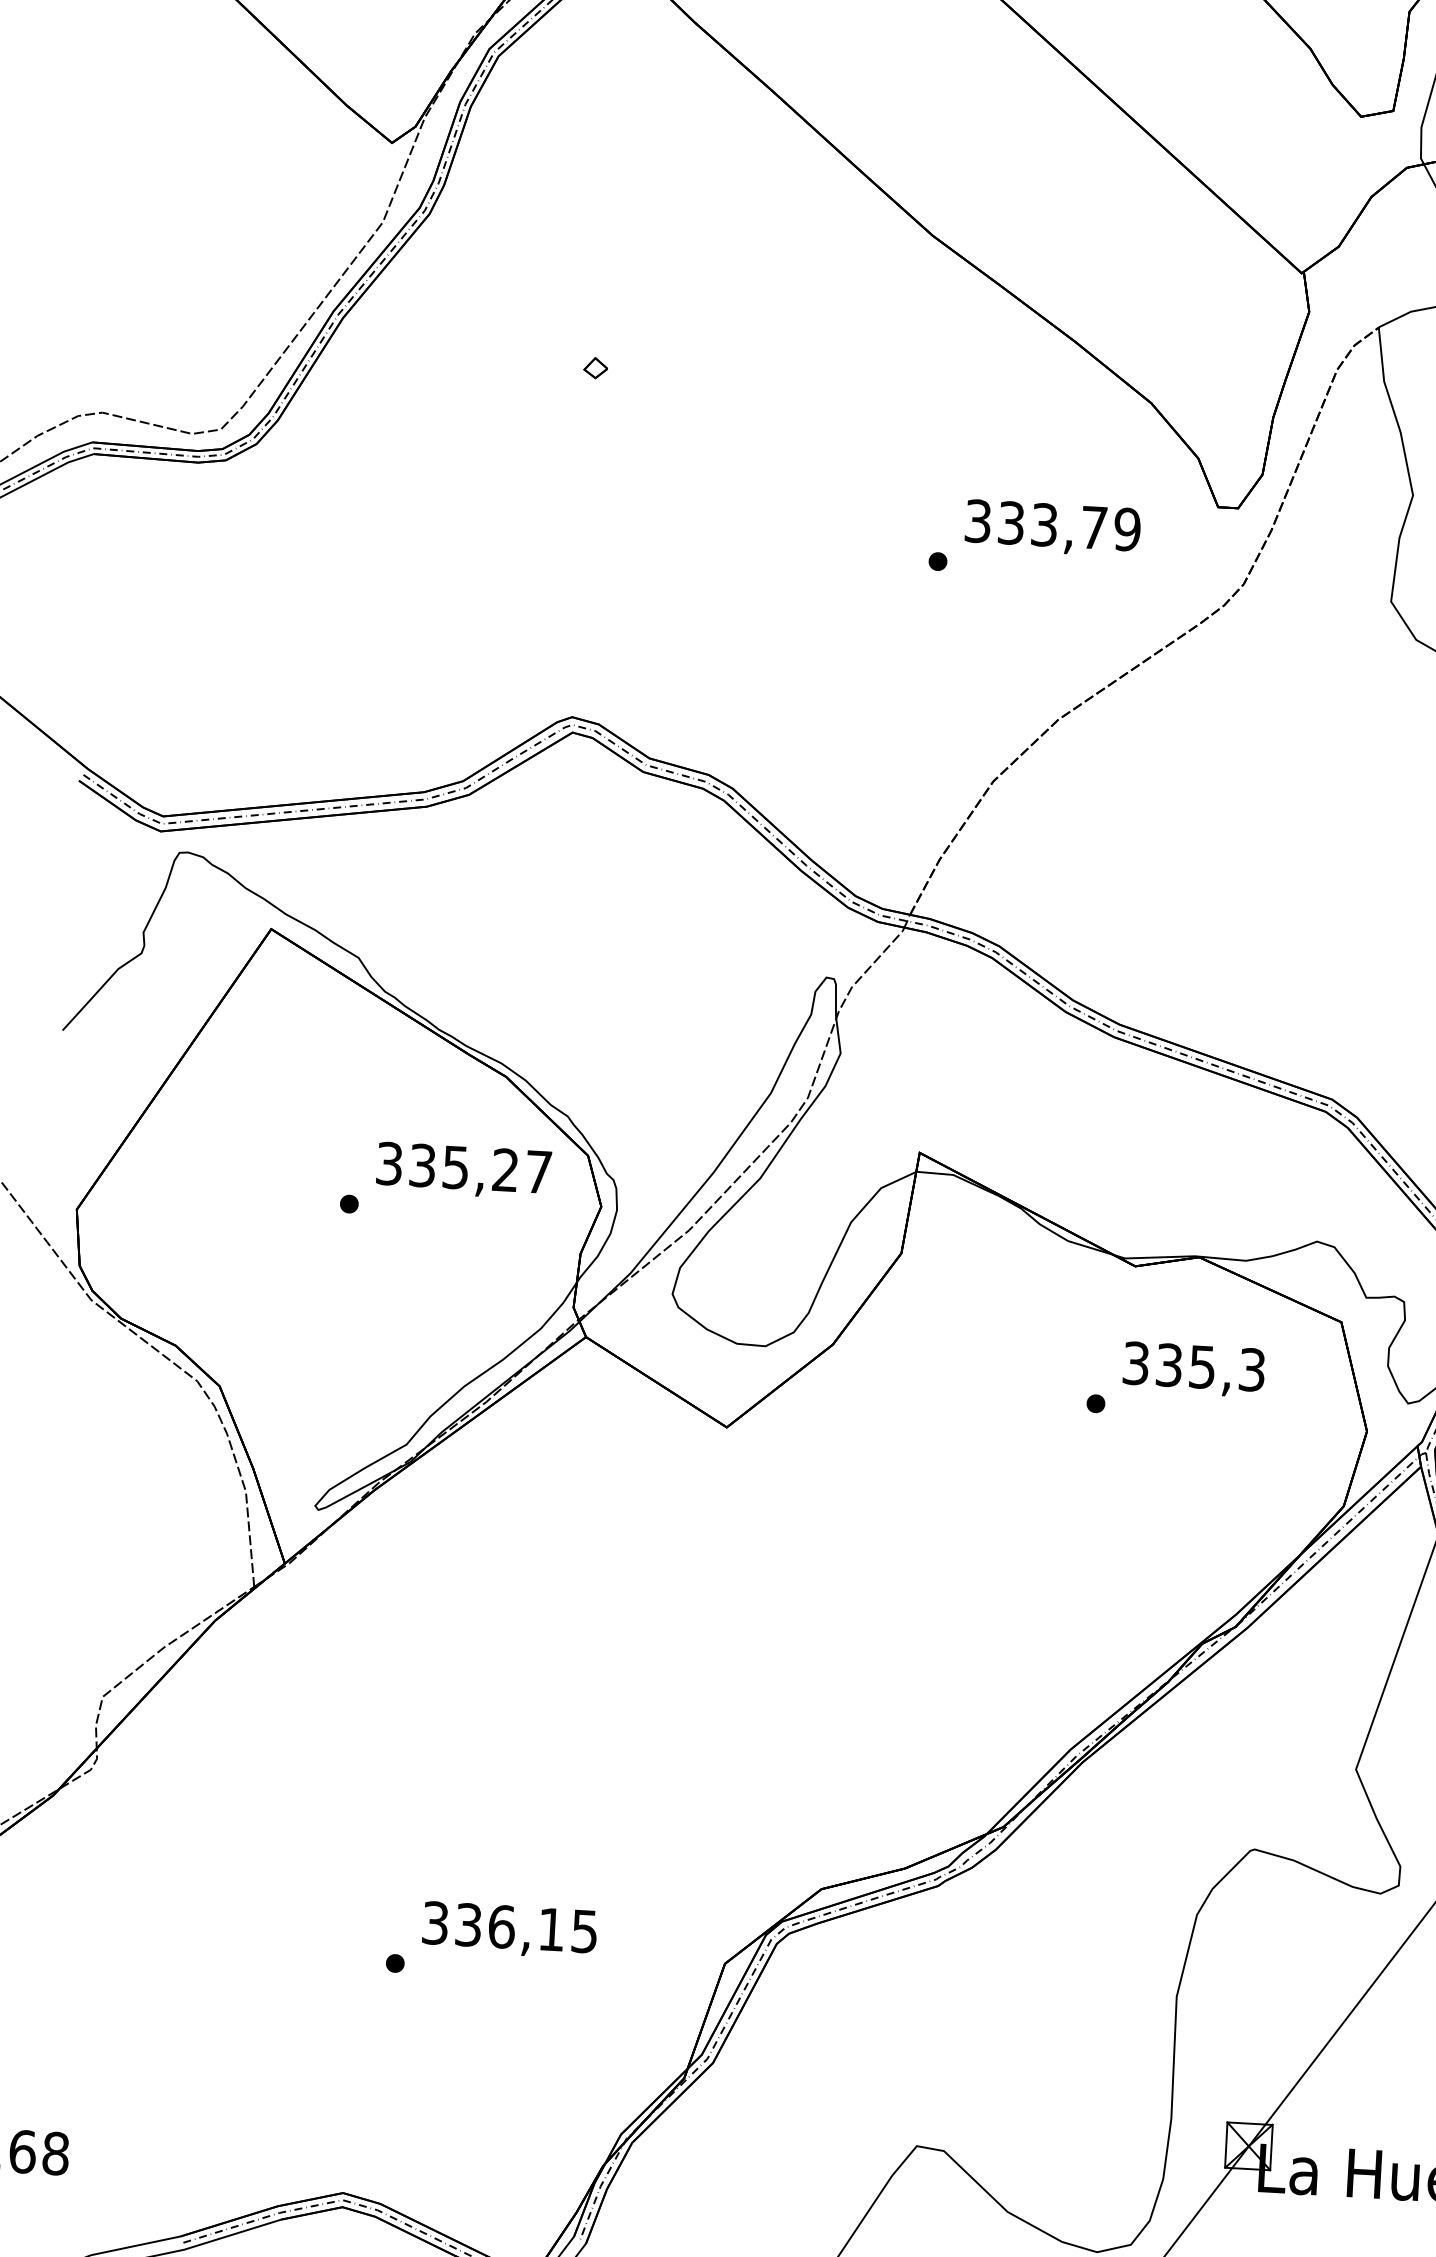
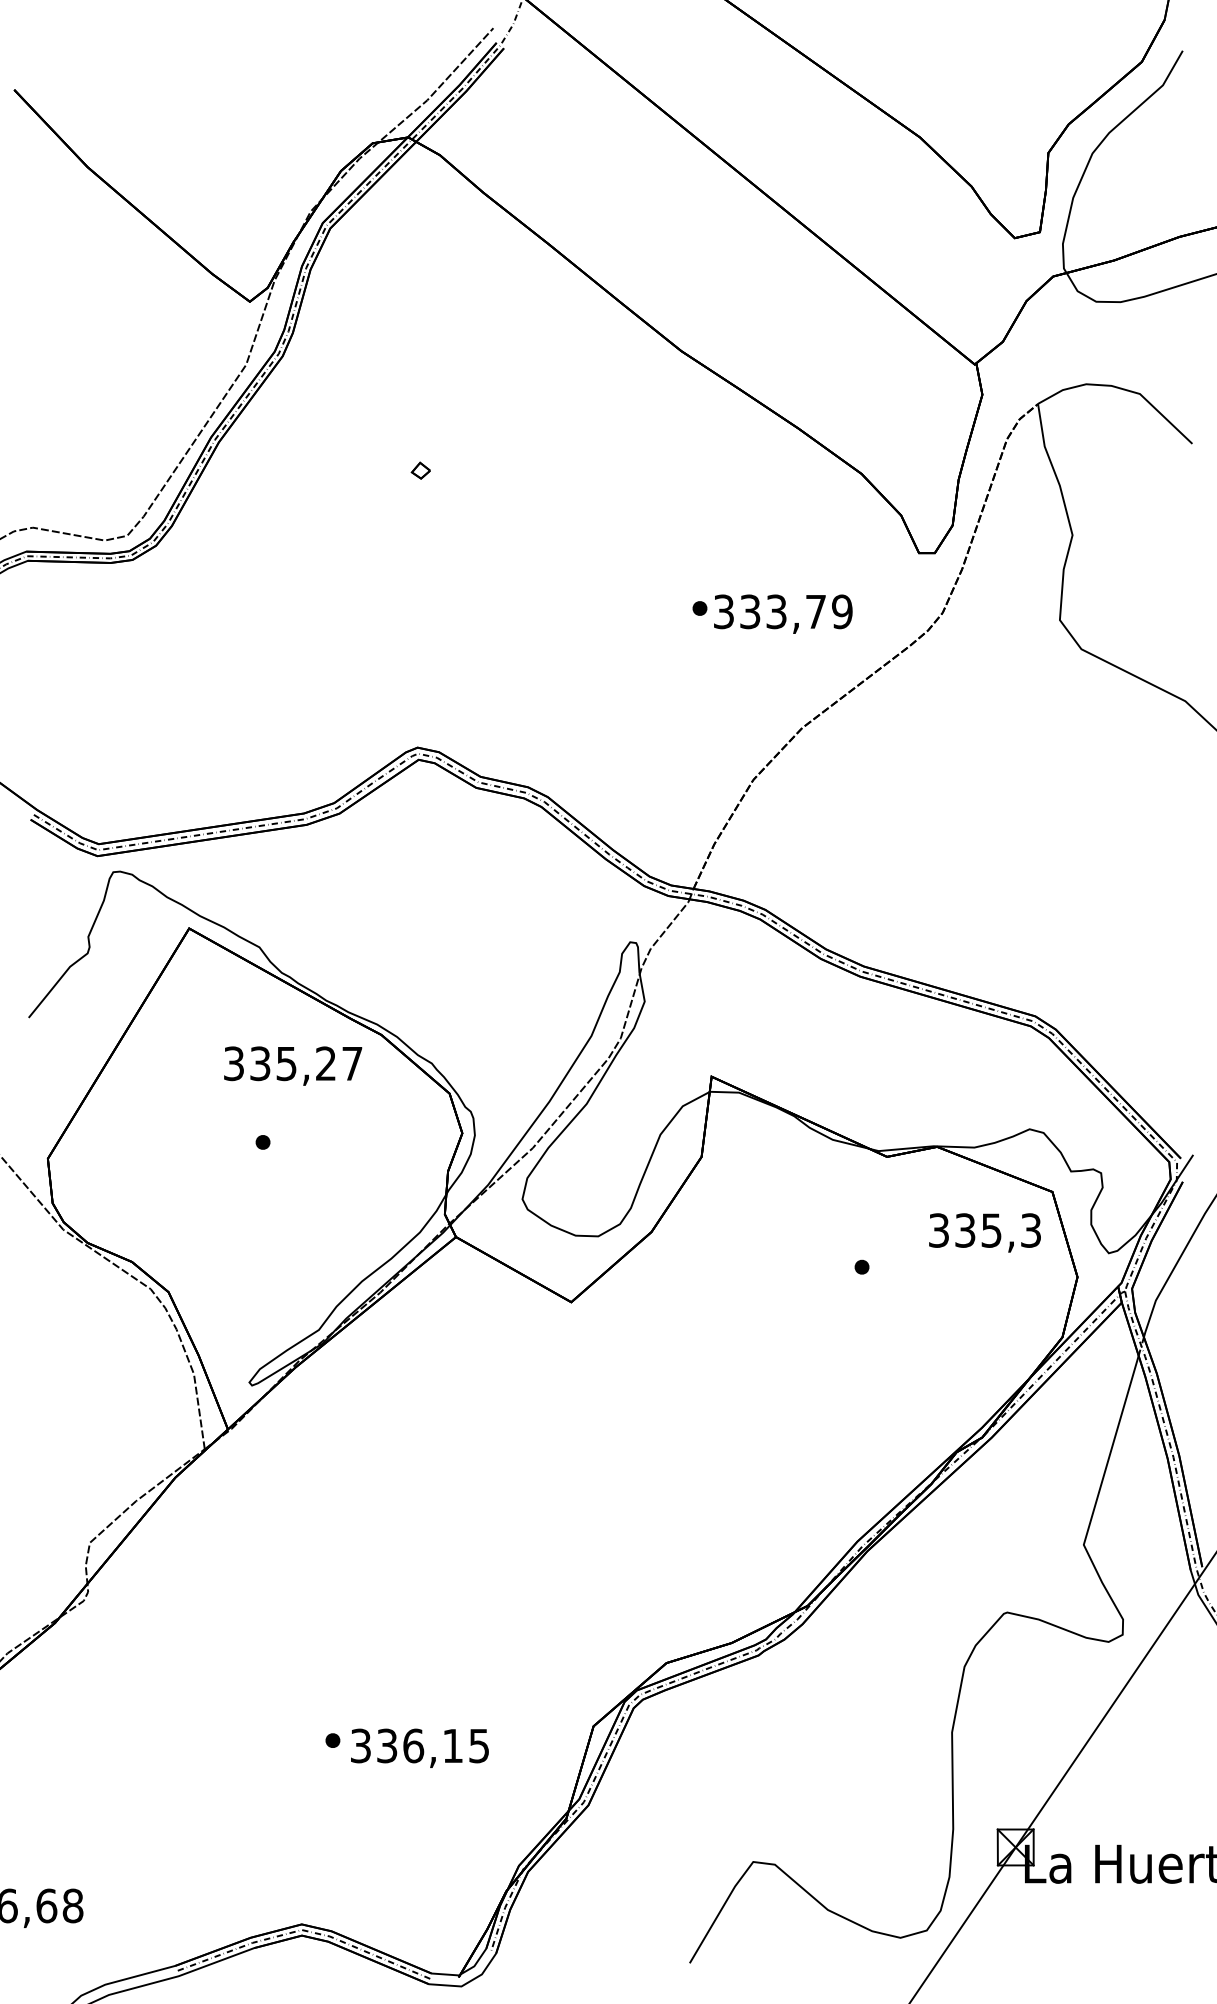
text: (1053, 527) -> (783, 613), moved
text: (464, 1170) -> (293, 1065), moved
text: (1193, 1369) -> (984, 1232), moved
text: (509, 1929) -> (419, 1747), moved

